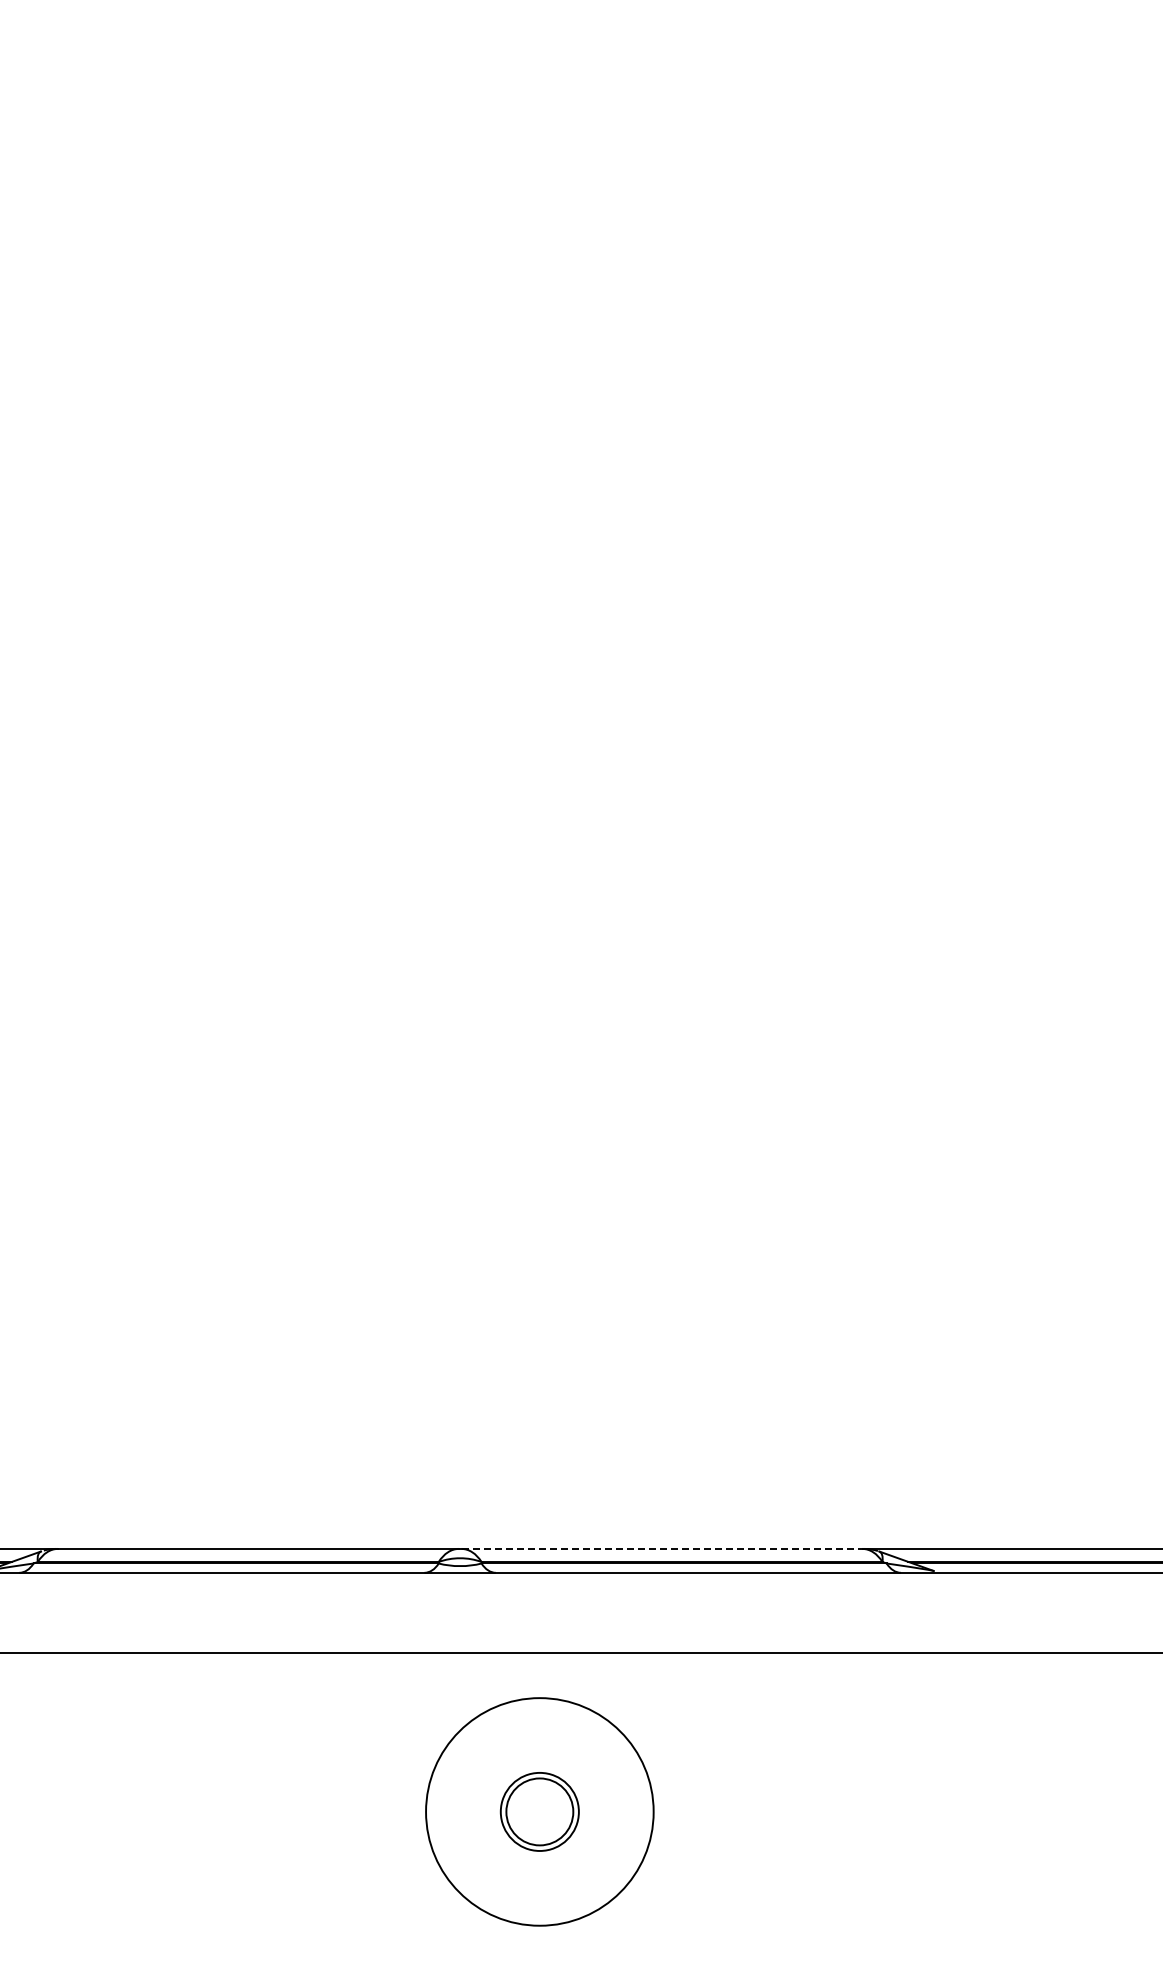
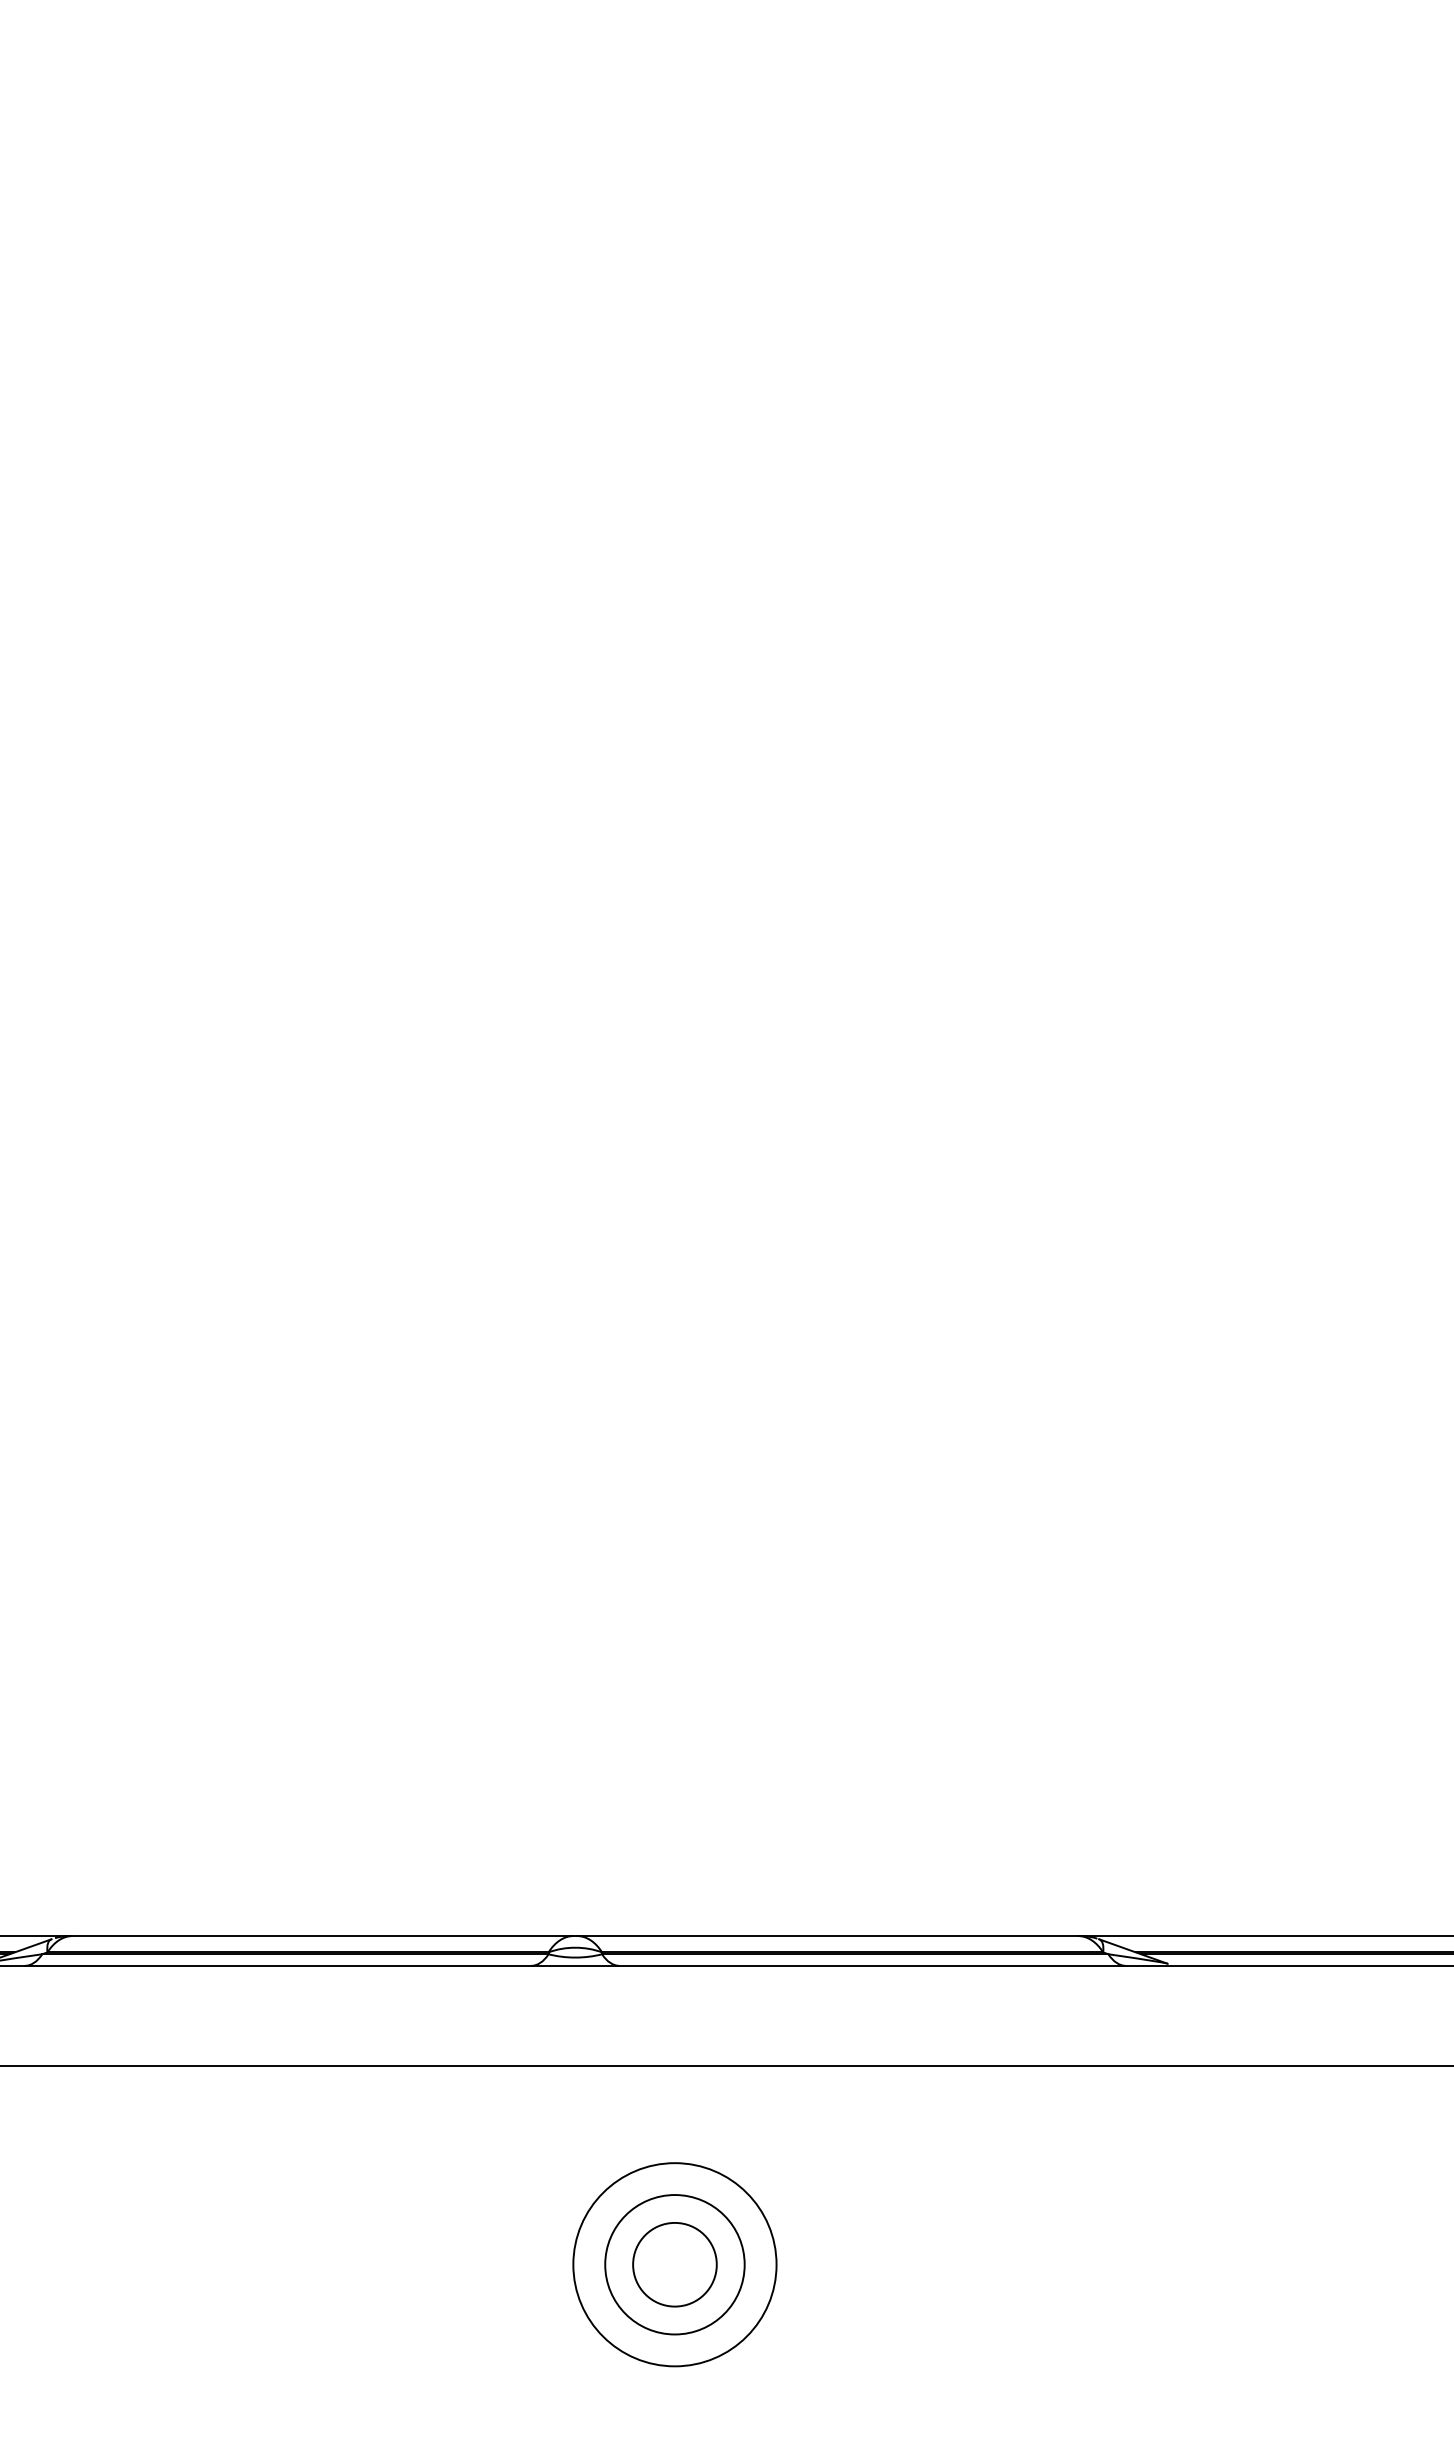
line: (662, 1548) -> (828, 1935), dashed -> solid
circle: (539, 1811) -> (674, 2264), size x0.71
circle: (539, 1811) -> (674, 2264), size x1.43

